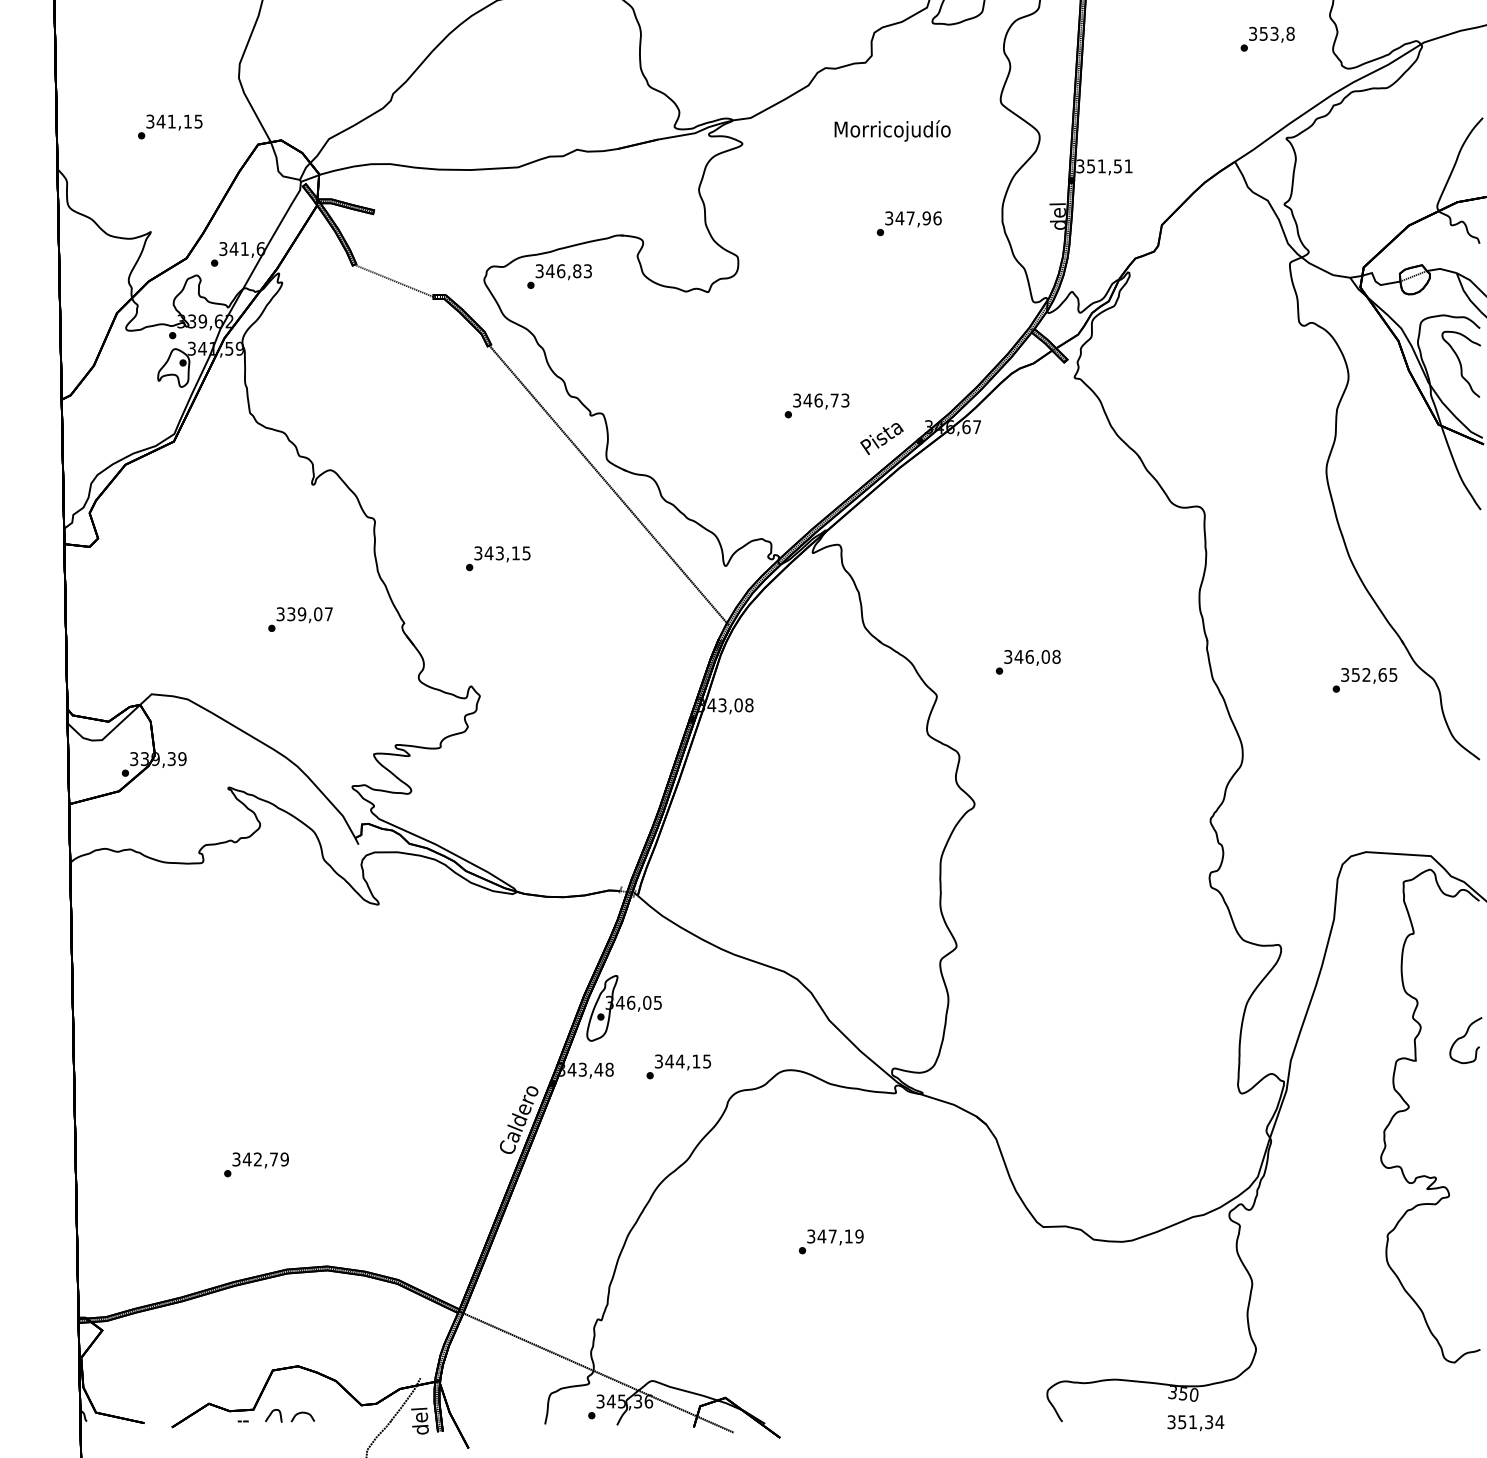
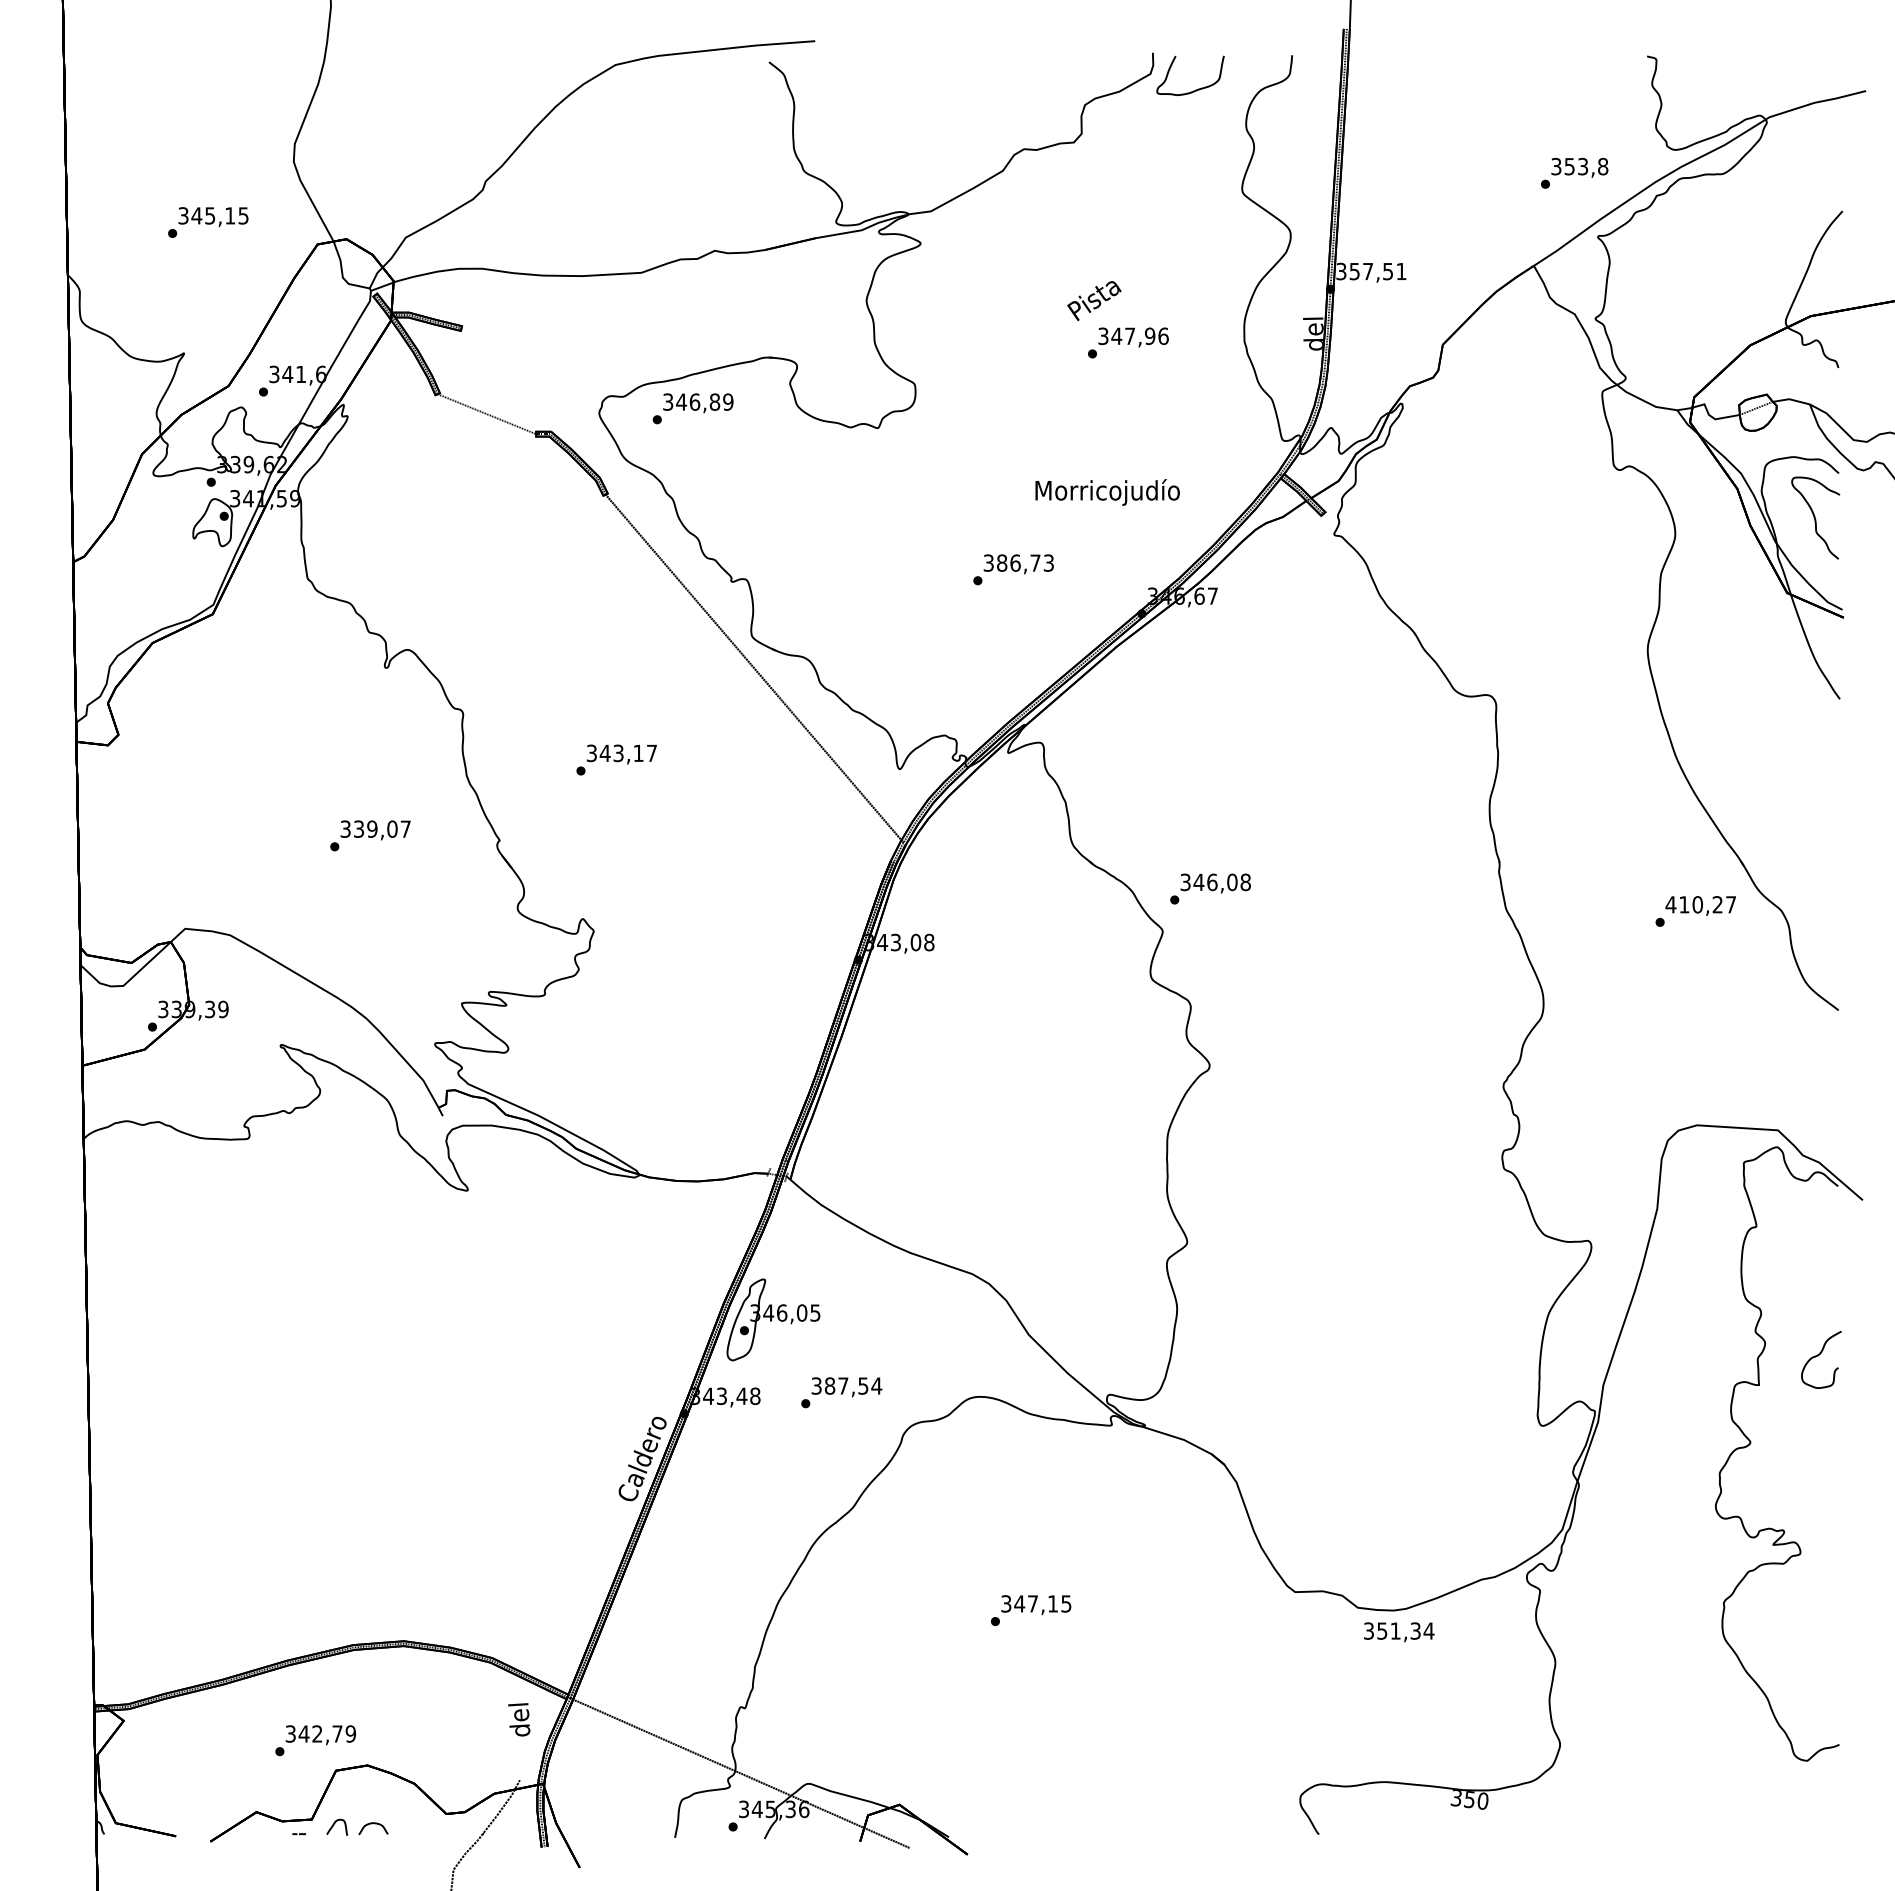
text: (1267, 38) -> (1574, 172), moved
text: (172, 121) -> (210, 215), 341,15 -> 345,15
text: (892, 130) -> (1107, 492), moved
text: (1101, 166) -> (1367, 271), 351,51 -> 357,51
text: (588, 270) -> (728, 401), 346,83 -> 346,89
text: (807, 400) -> (1001, 562), 346,73 -> 386,73
text: (882, 438) -> (1094, 300), moved
text: (526, 553) -> (651, 753), 343,15 -> 343,17
text: (1028, 661) -> (1210, 888), moved
text: (1368, 674) -> (1700, 904), 352,65 -> 410,27
text: (688, 1061) -> (853, 1385), 344,15 -> 387,54
text: (256, 1164) -> (315, 1740), moved
text: (859, 1236) -> (1066, 1603), 347,19 -> 347,15
text: (420, 1420) -> (519, 1719), moved
text: (1196, 1423) -> (1399, 1632), moved

